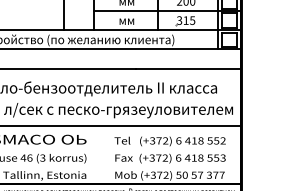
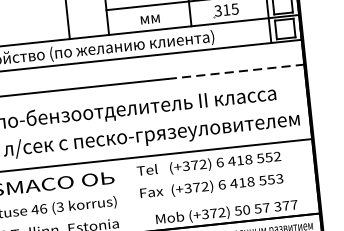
line: (188, 68) -> (236, 71), solid -> dashed
text: (169, 149) -> (209, 175), moved

